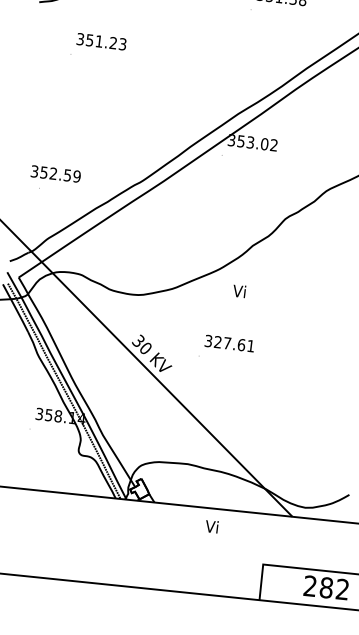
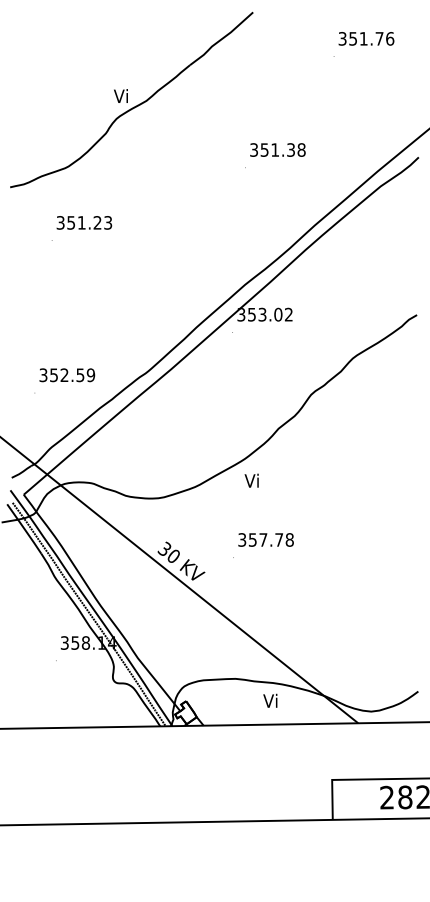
text: (56, 174) -> (67, 375), moved
text: (239, 291) -> (251, 480), moved
text: (234, 343) -> (271, 539), 327.61 -> 357.78
text: (212, 526) -> (270, 700), moved

